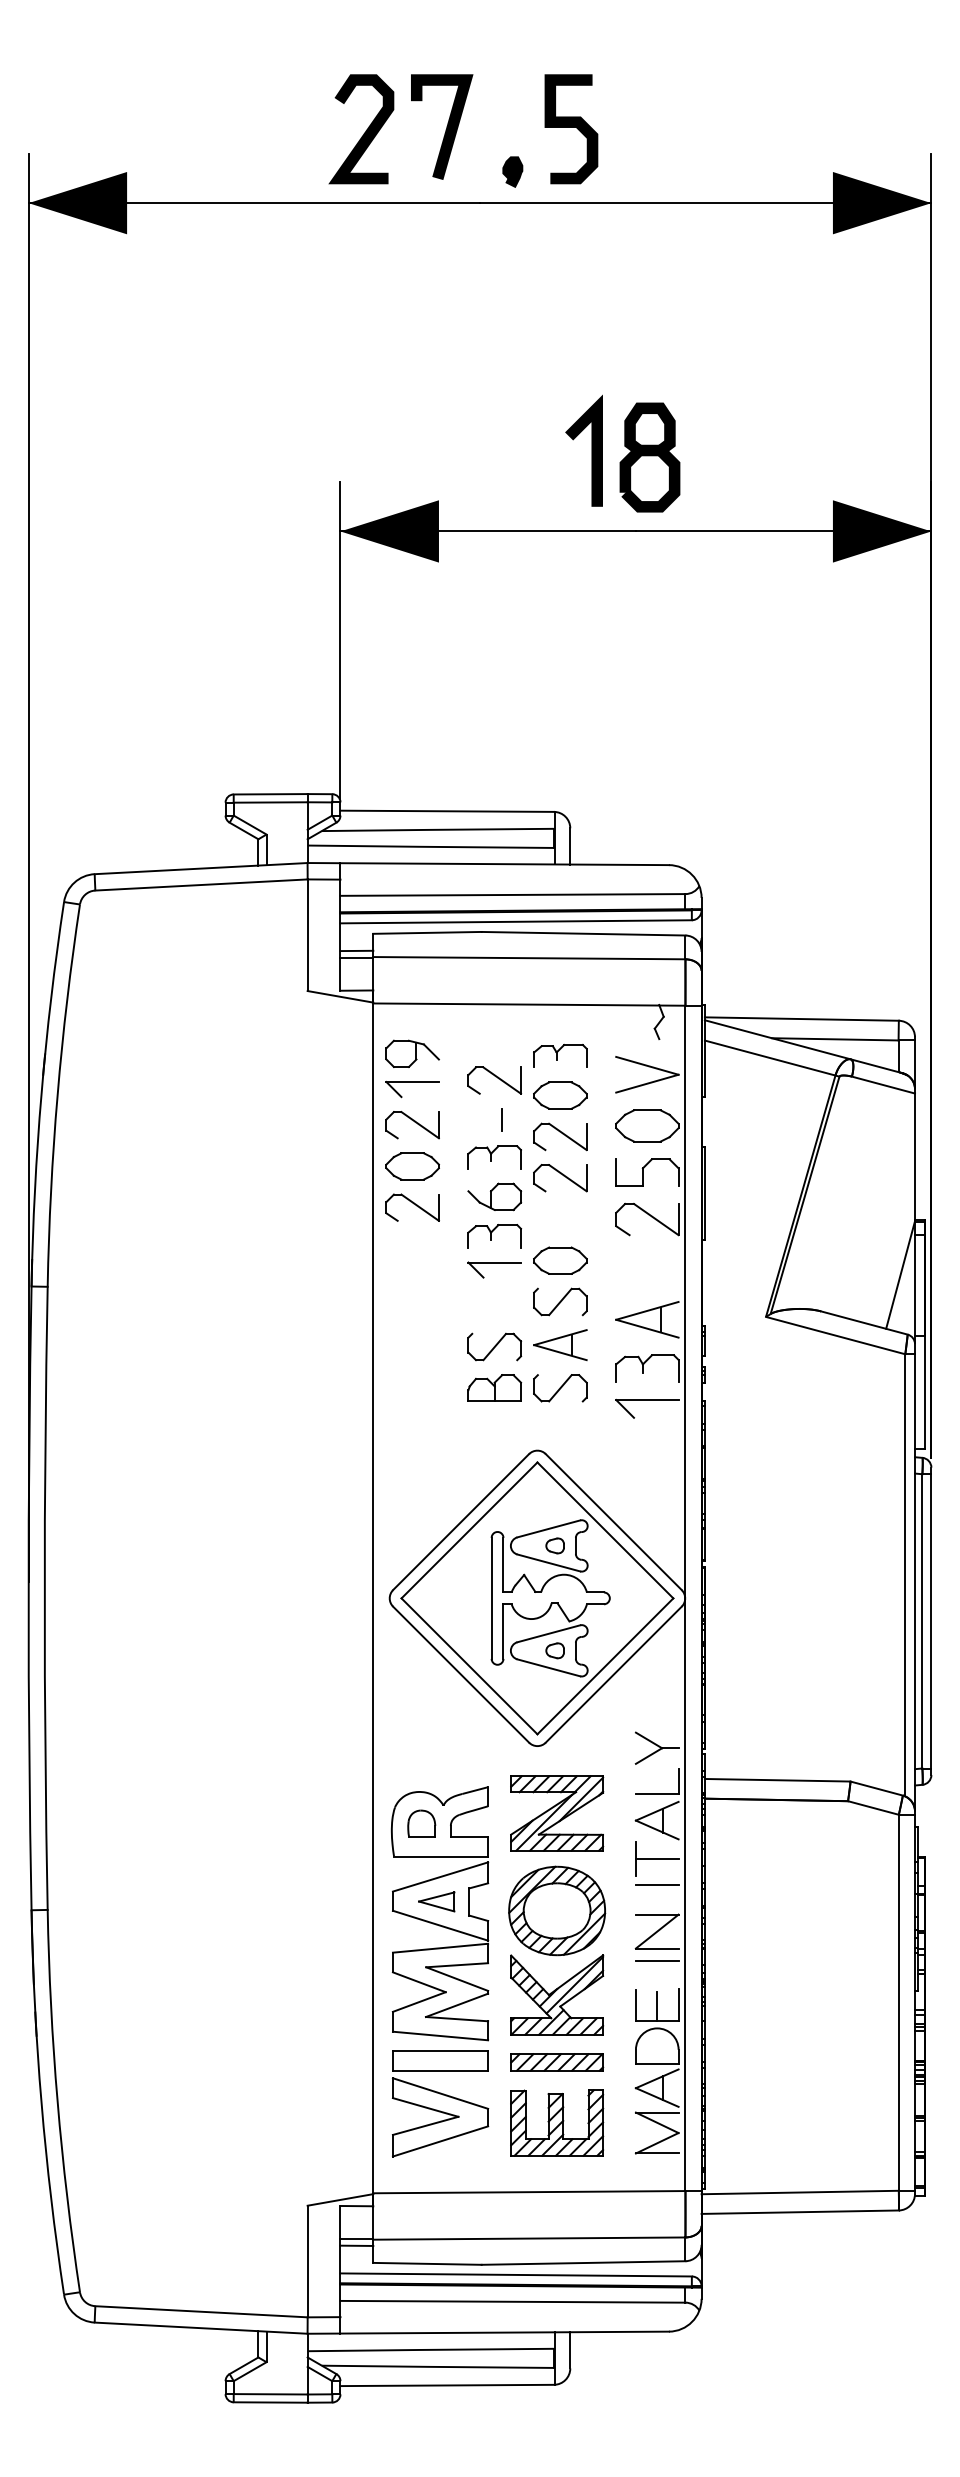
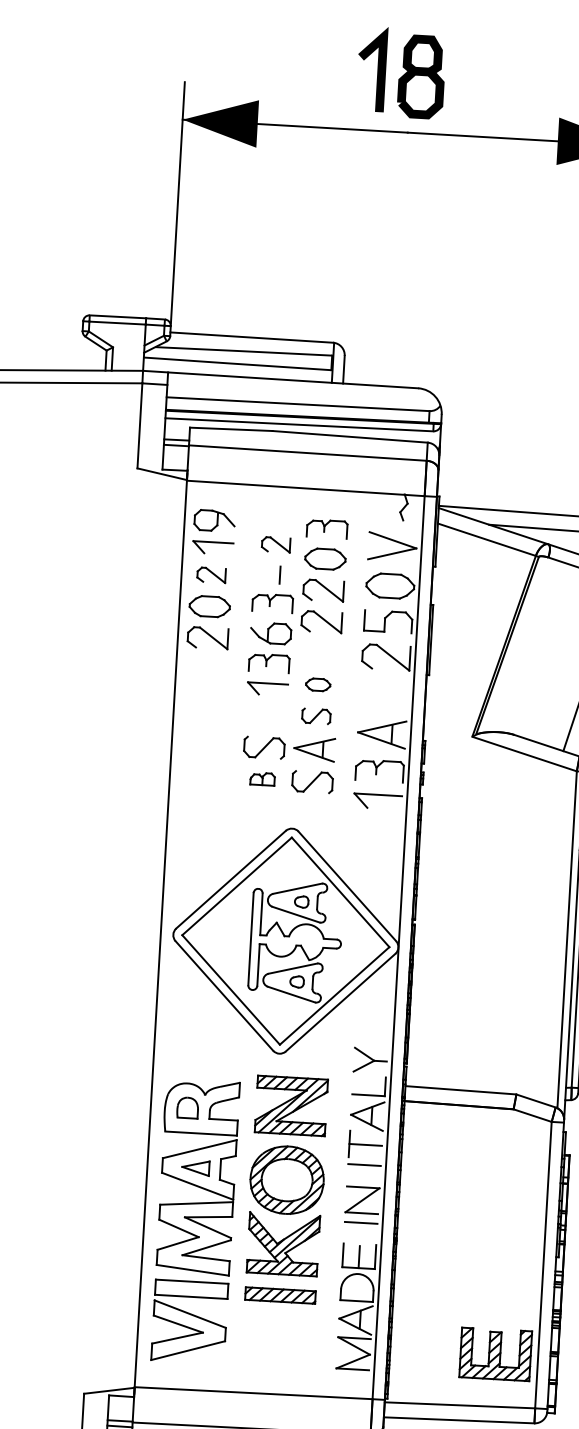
part: (494, 1080) -> (275, 544), size x0.7
part: (412, 1125) -> (211, 575), size x0.7
part: (560, 1260) -> (318, 684), size x0.6
part: (560, 1301) -> (316, 716), size x0.7
part: (494, 1387) -> (262, 778), size x0.6
part: (557, 2122) -> (496, 1353), moved

